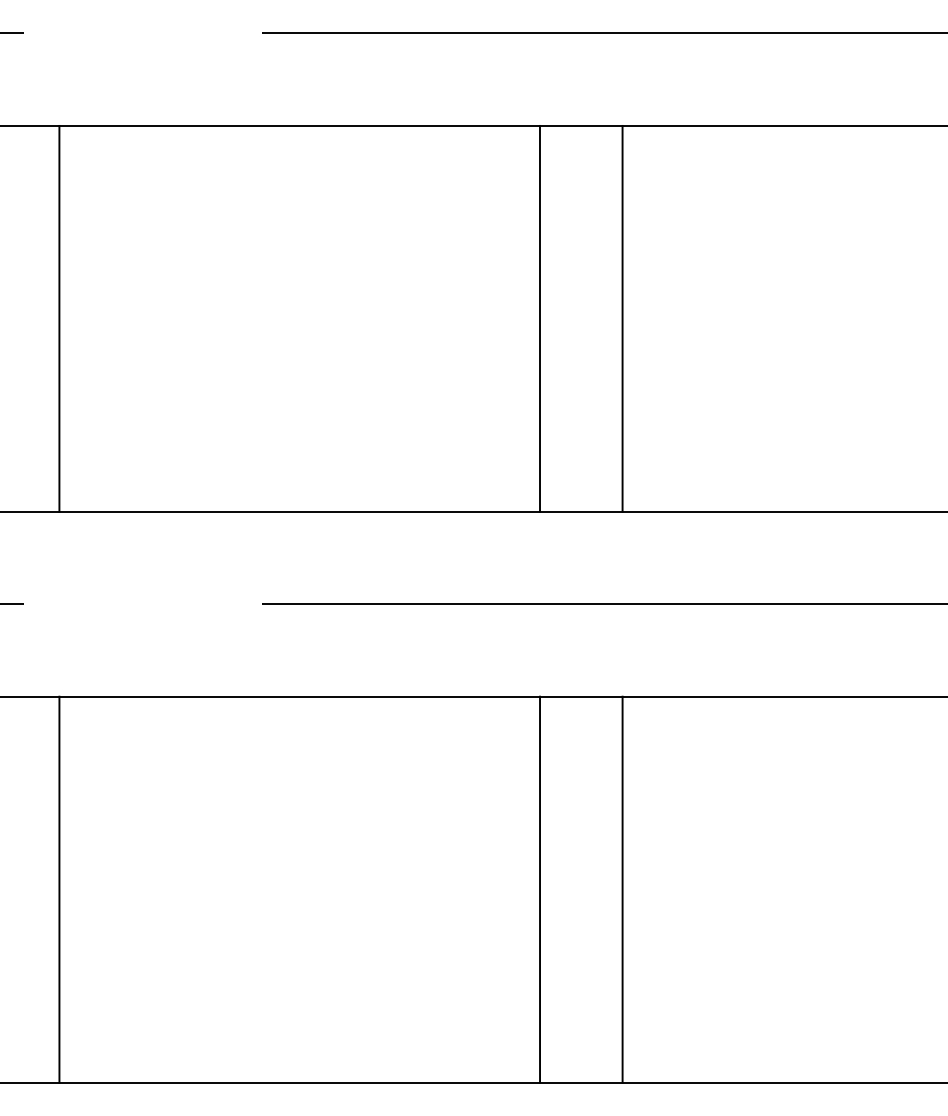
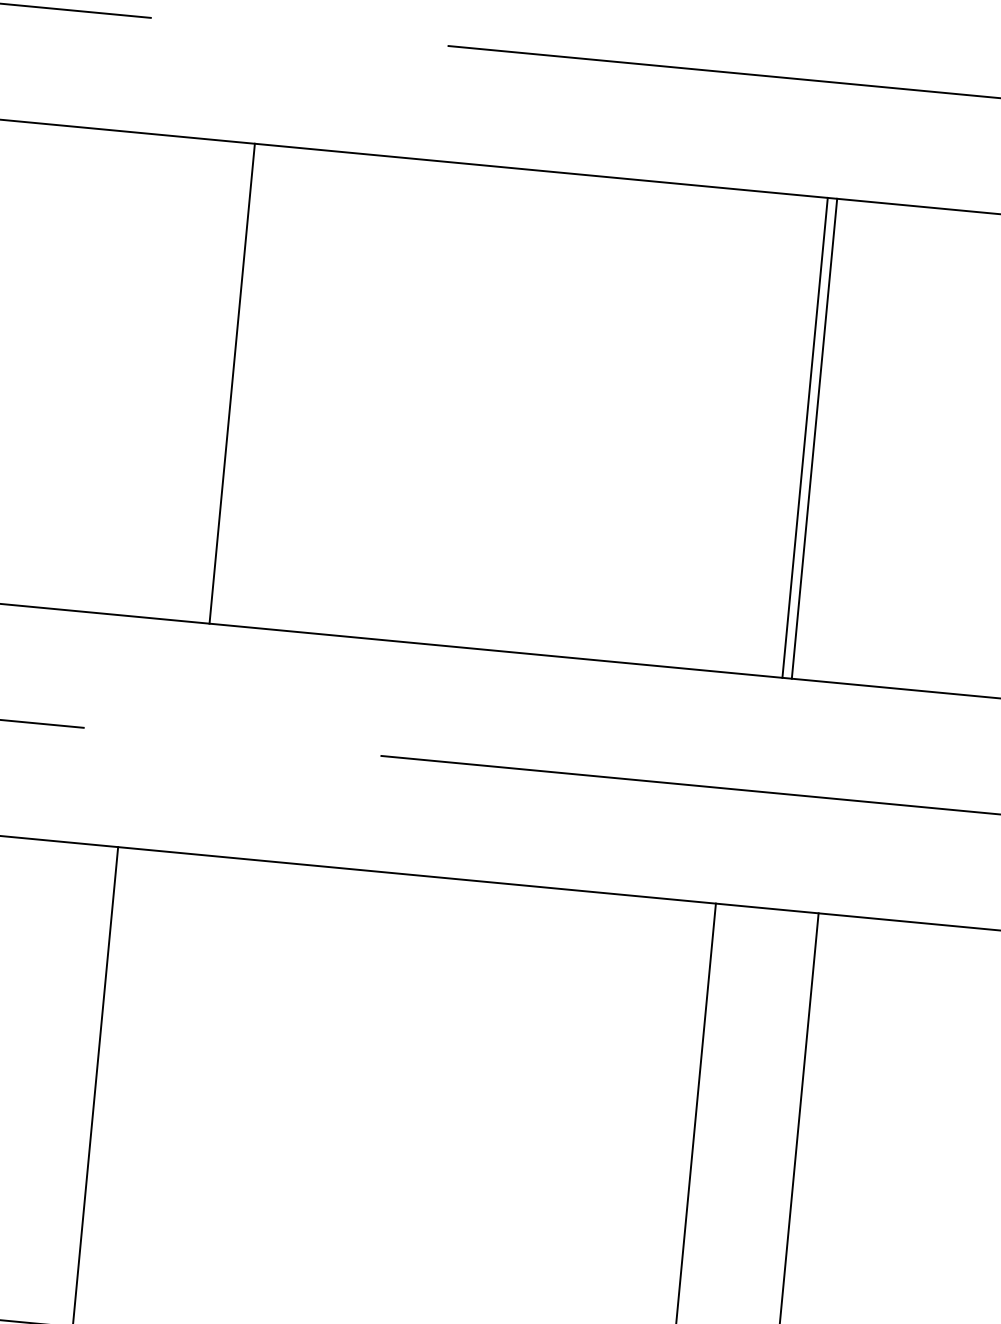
line: (59, 318) -> (232, 383), moved
line: (539, 318) -> (804, 437), moved
line: (622, 318) -> (814, 438), moved

